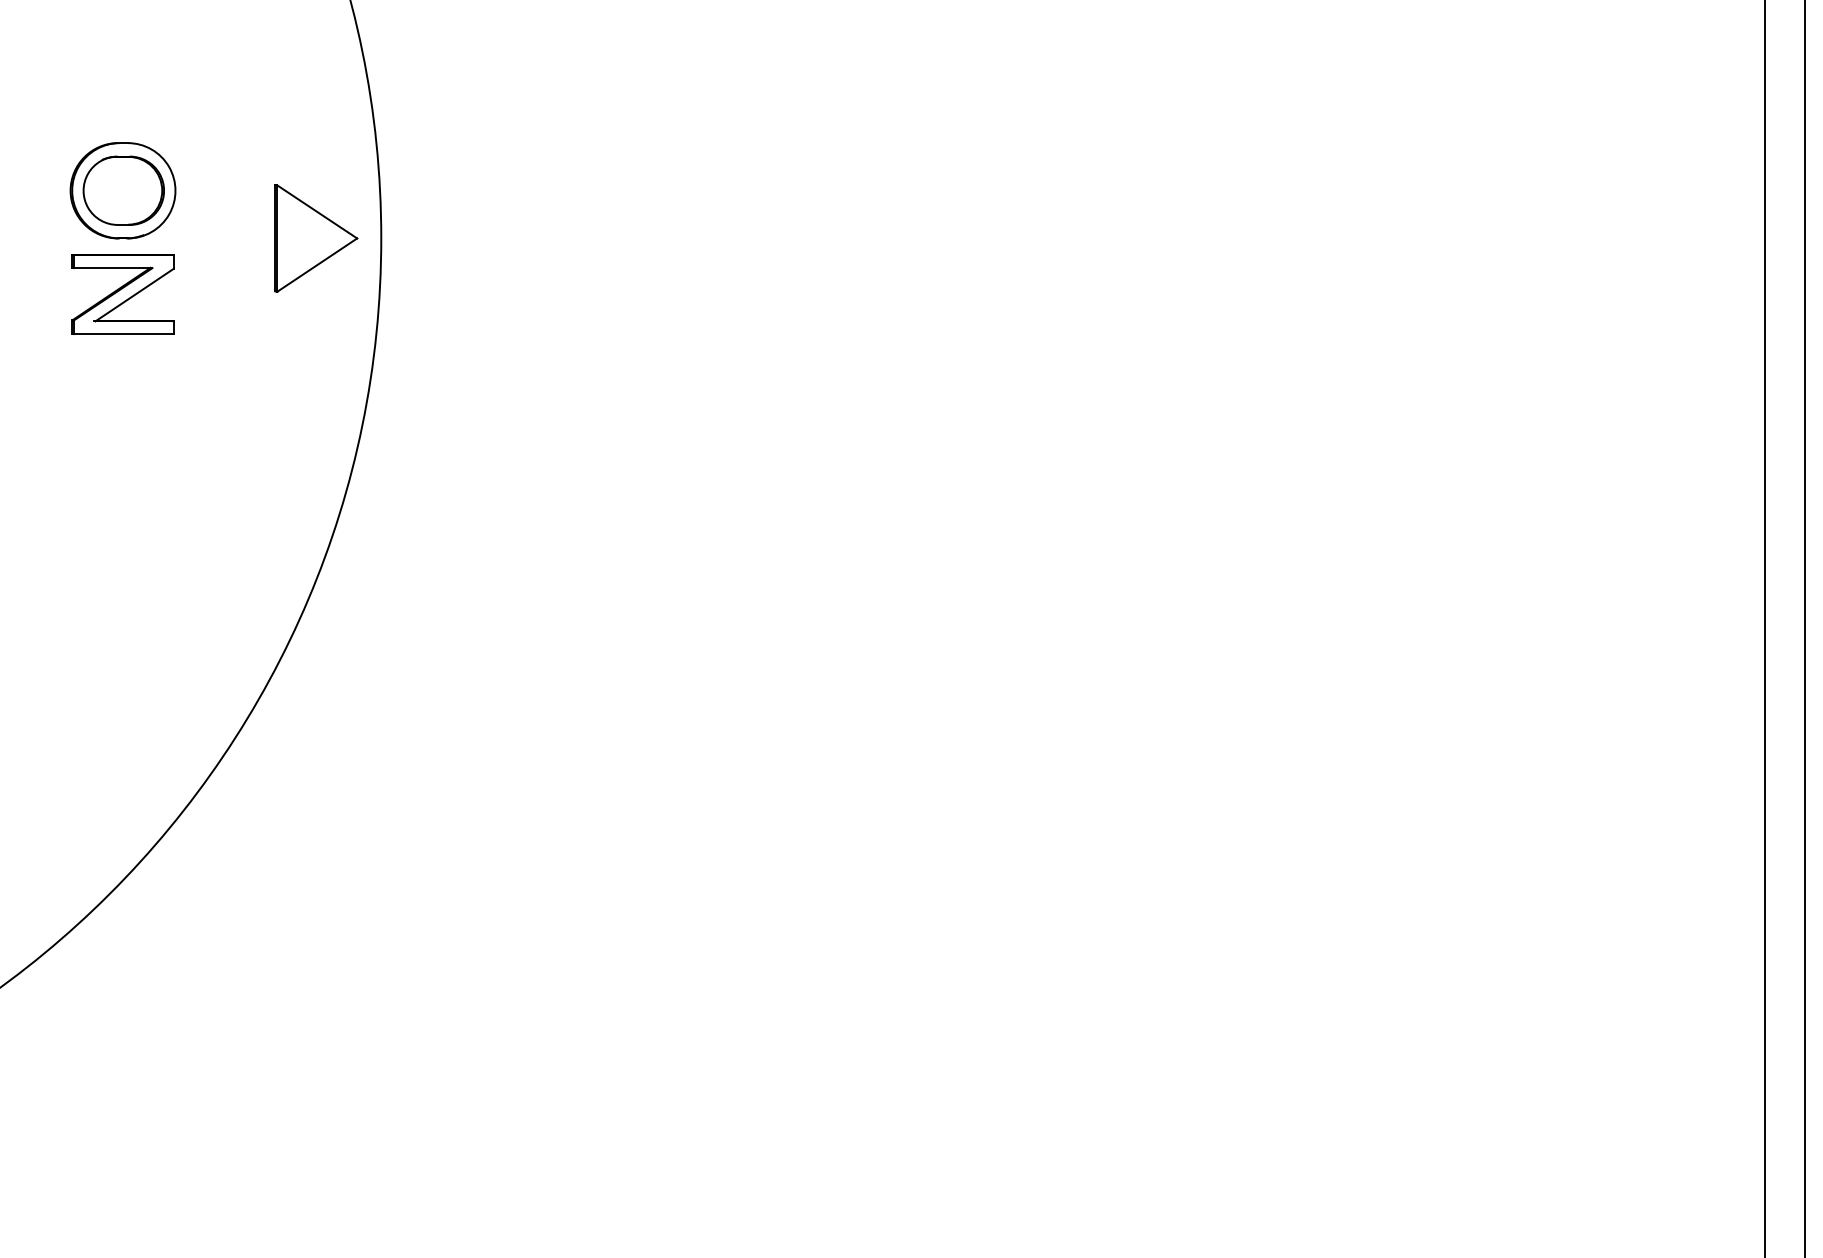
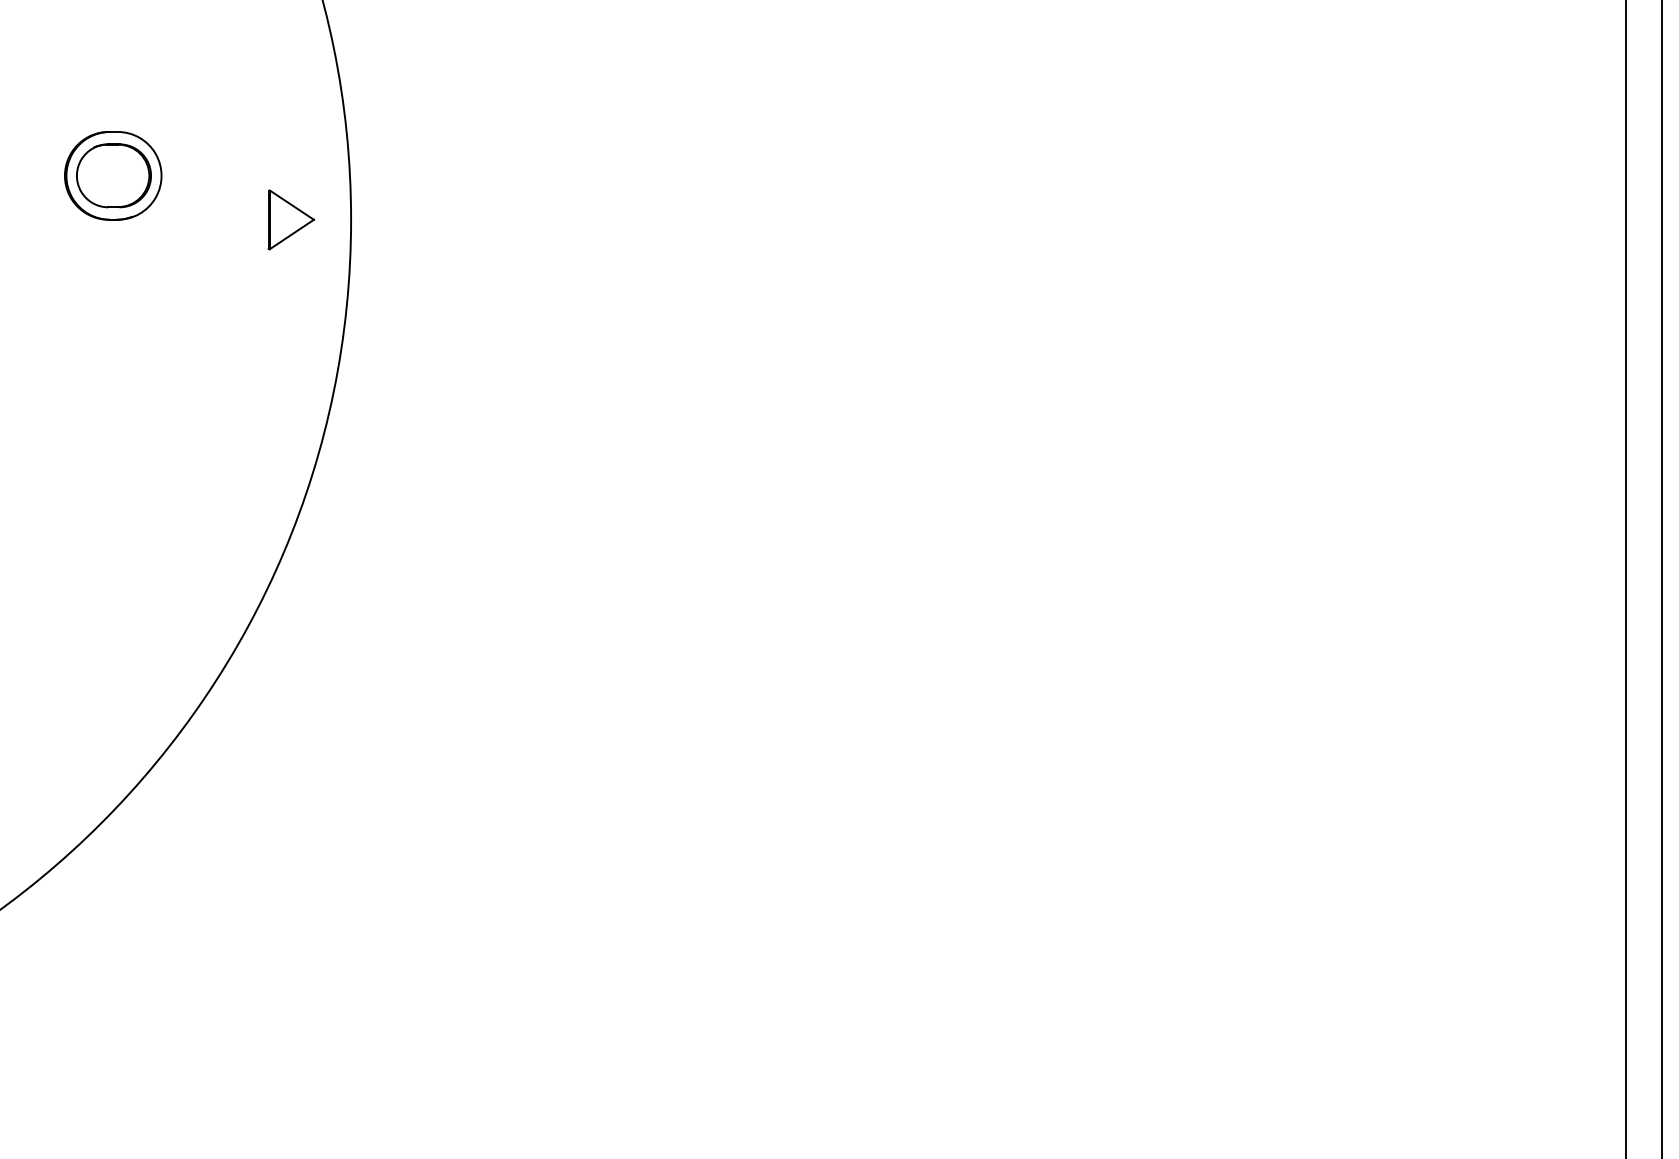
part: (316, 238) -> (291, 219), size x0.6
part: (122, 294) -> (112, 271), removed

